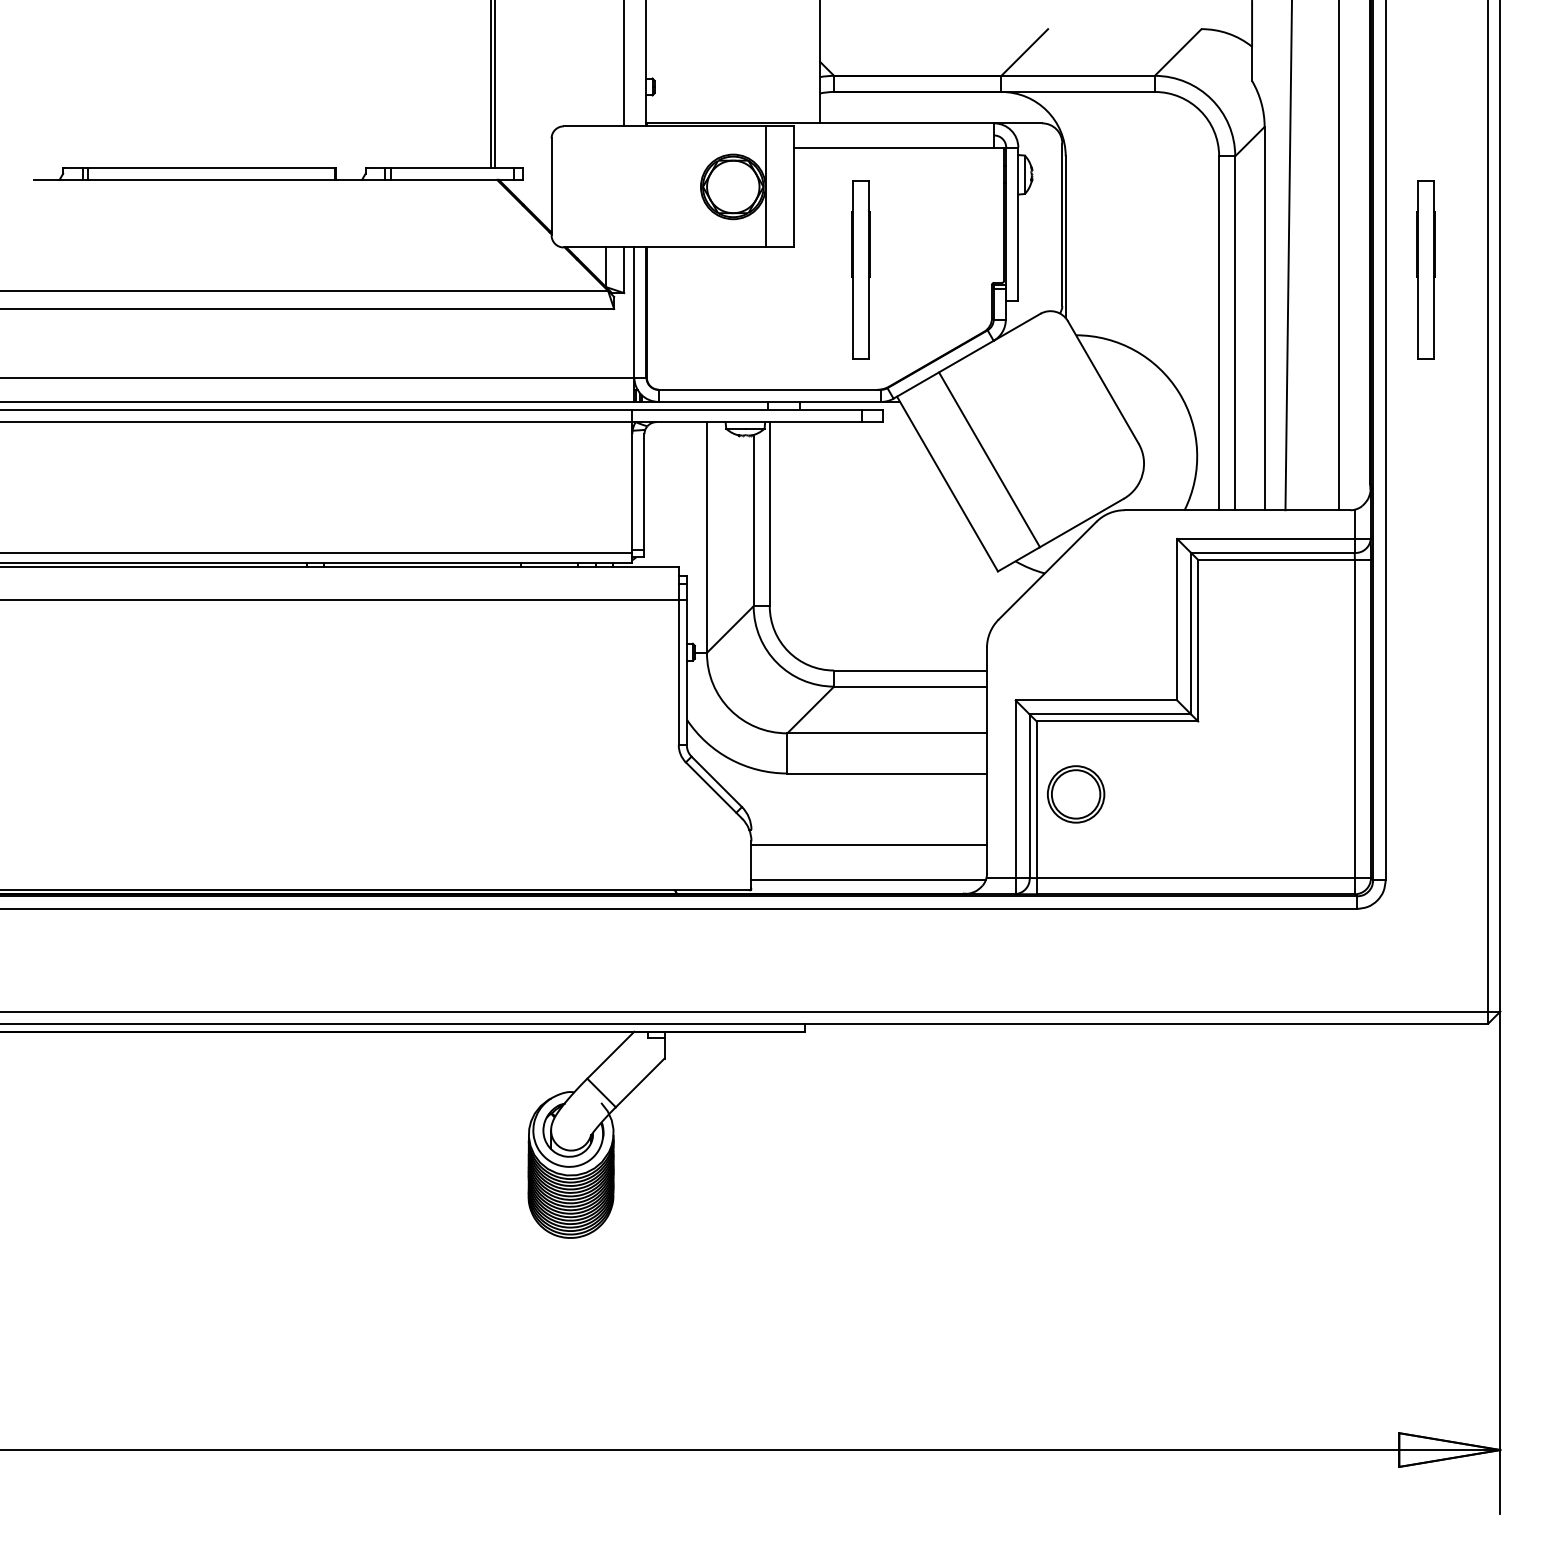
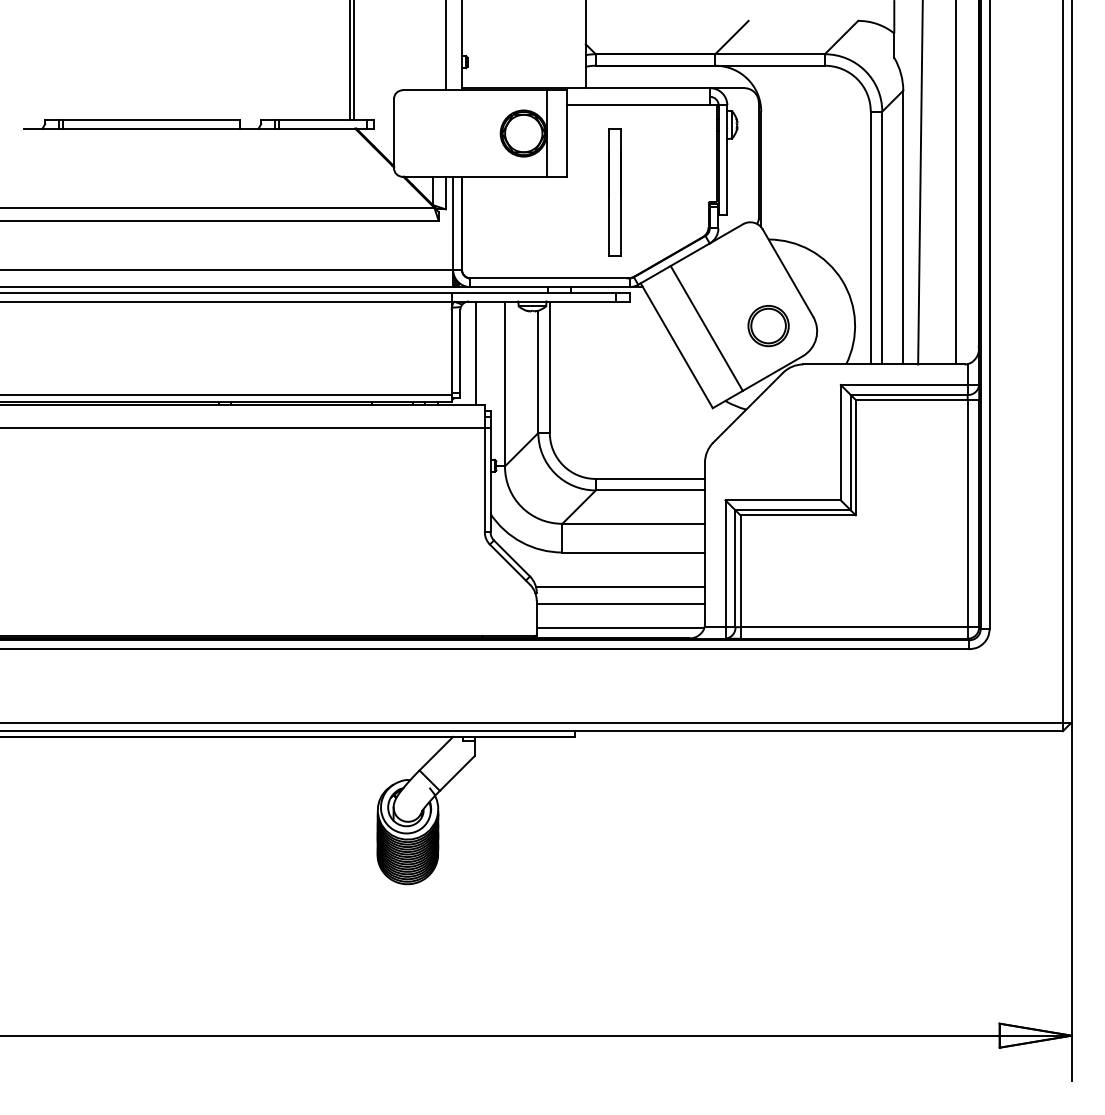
part: (1425, 269) -> (1018, 192), removed
line: (666, 494) -> (476, 353), added
part: (1076, 794) -> (768, 326), moved
line: (868, 821) -> (620, 586), added

